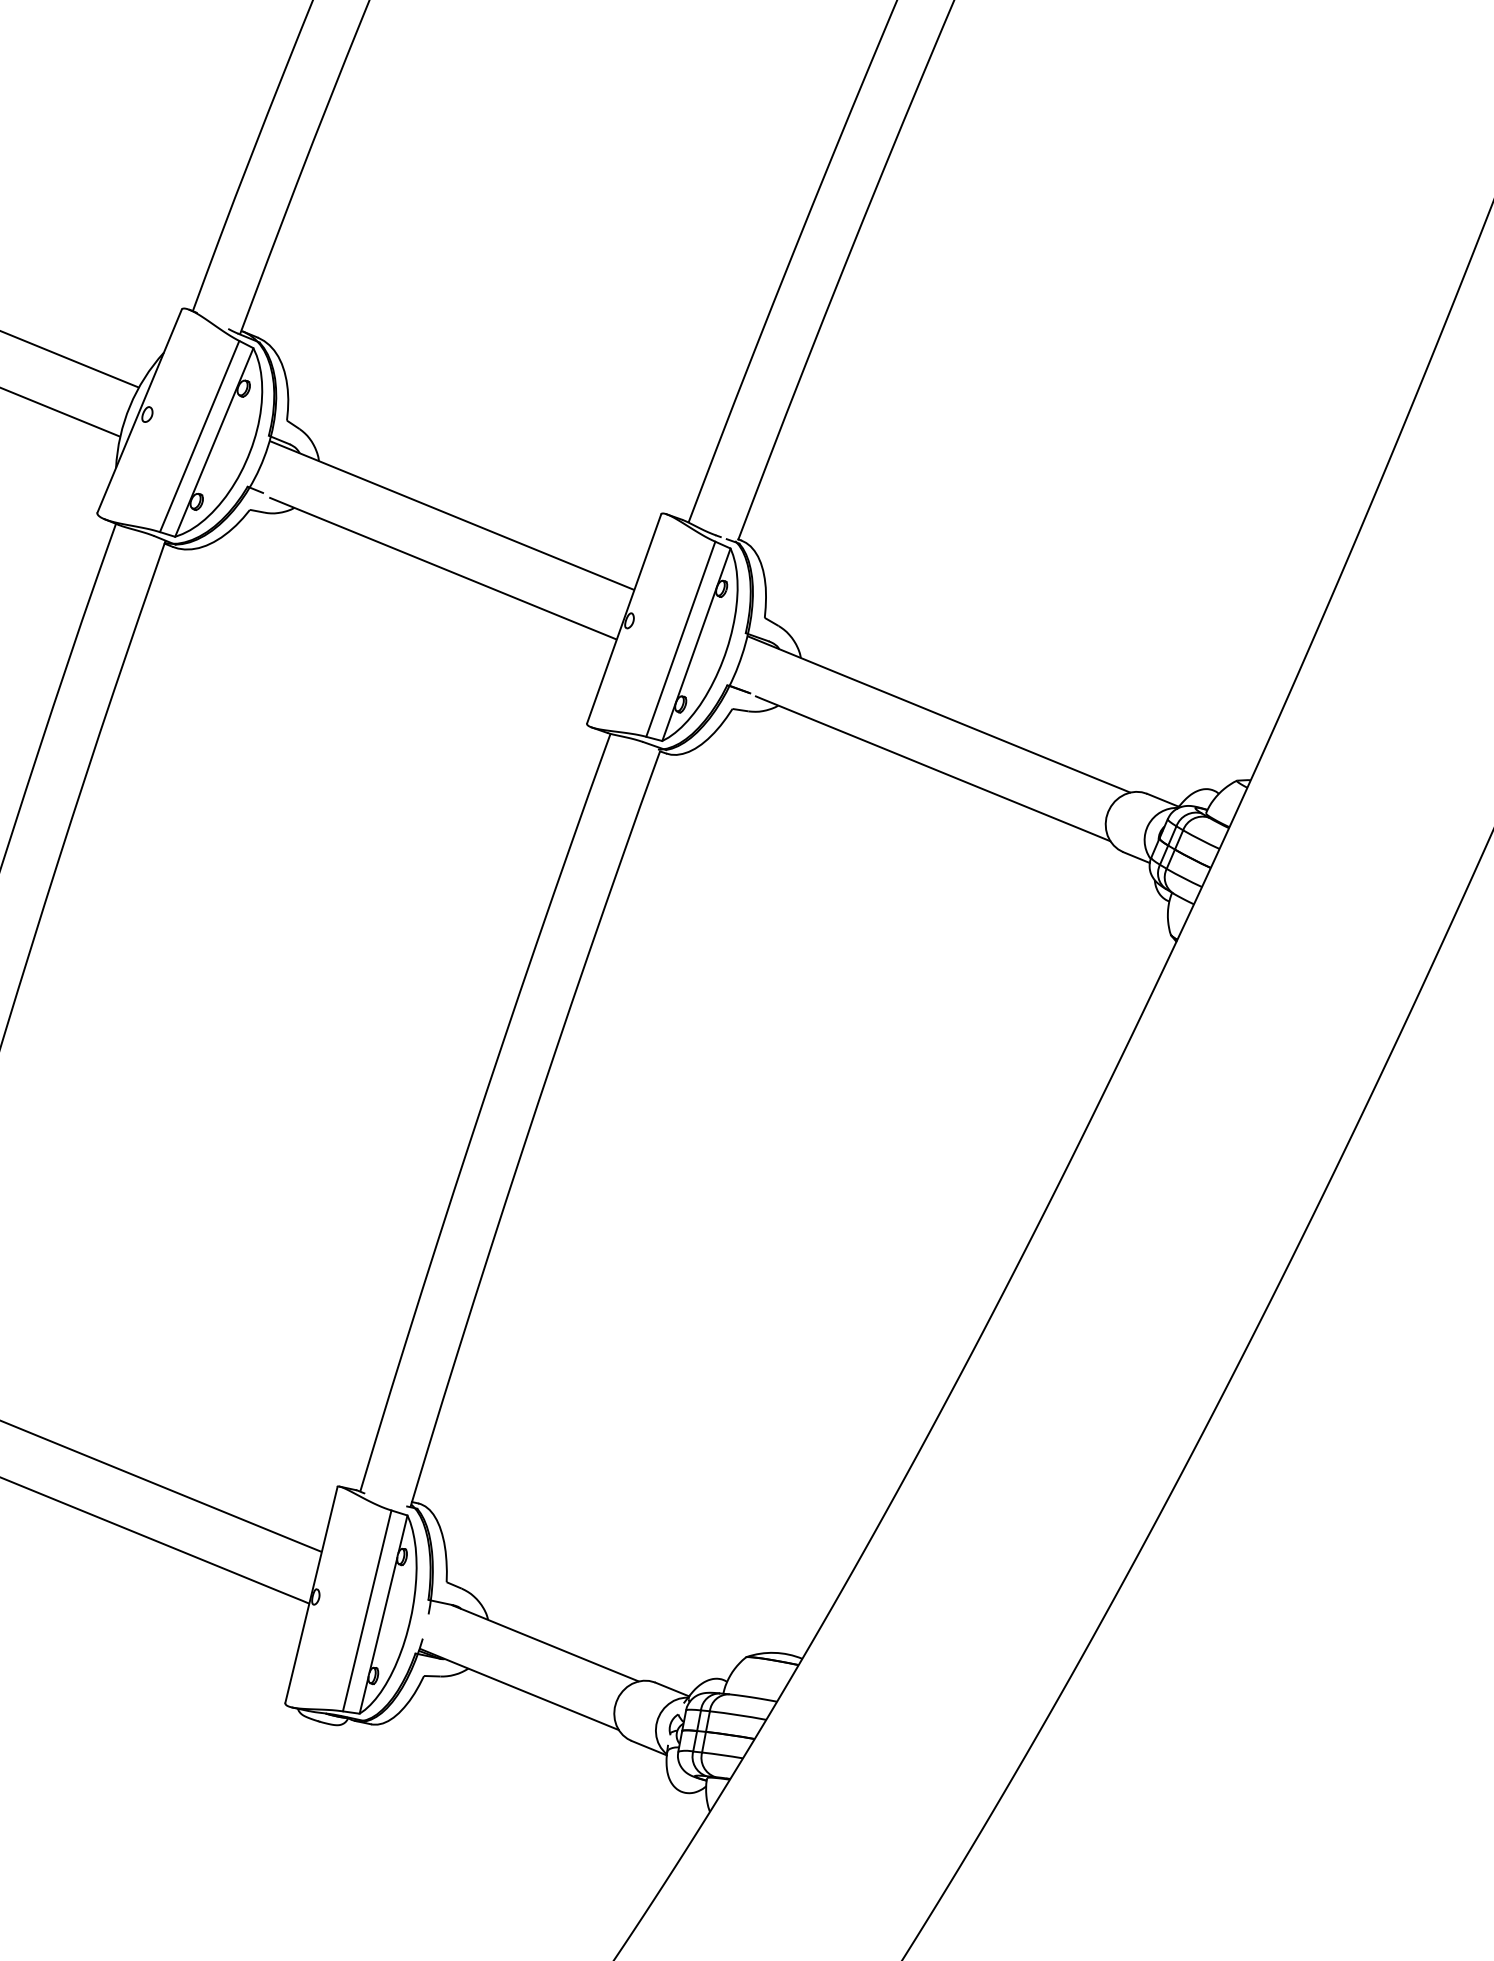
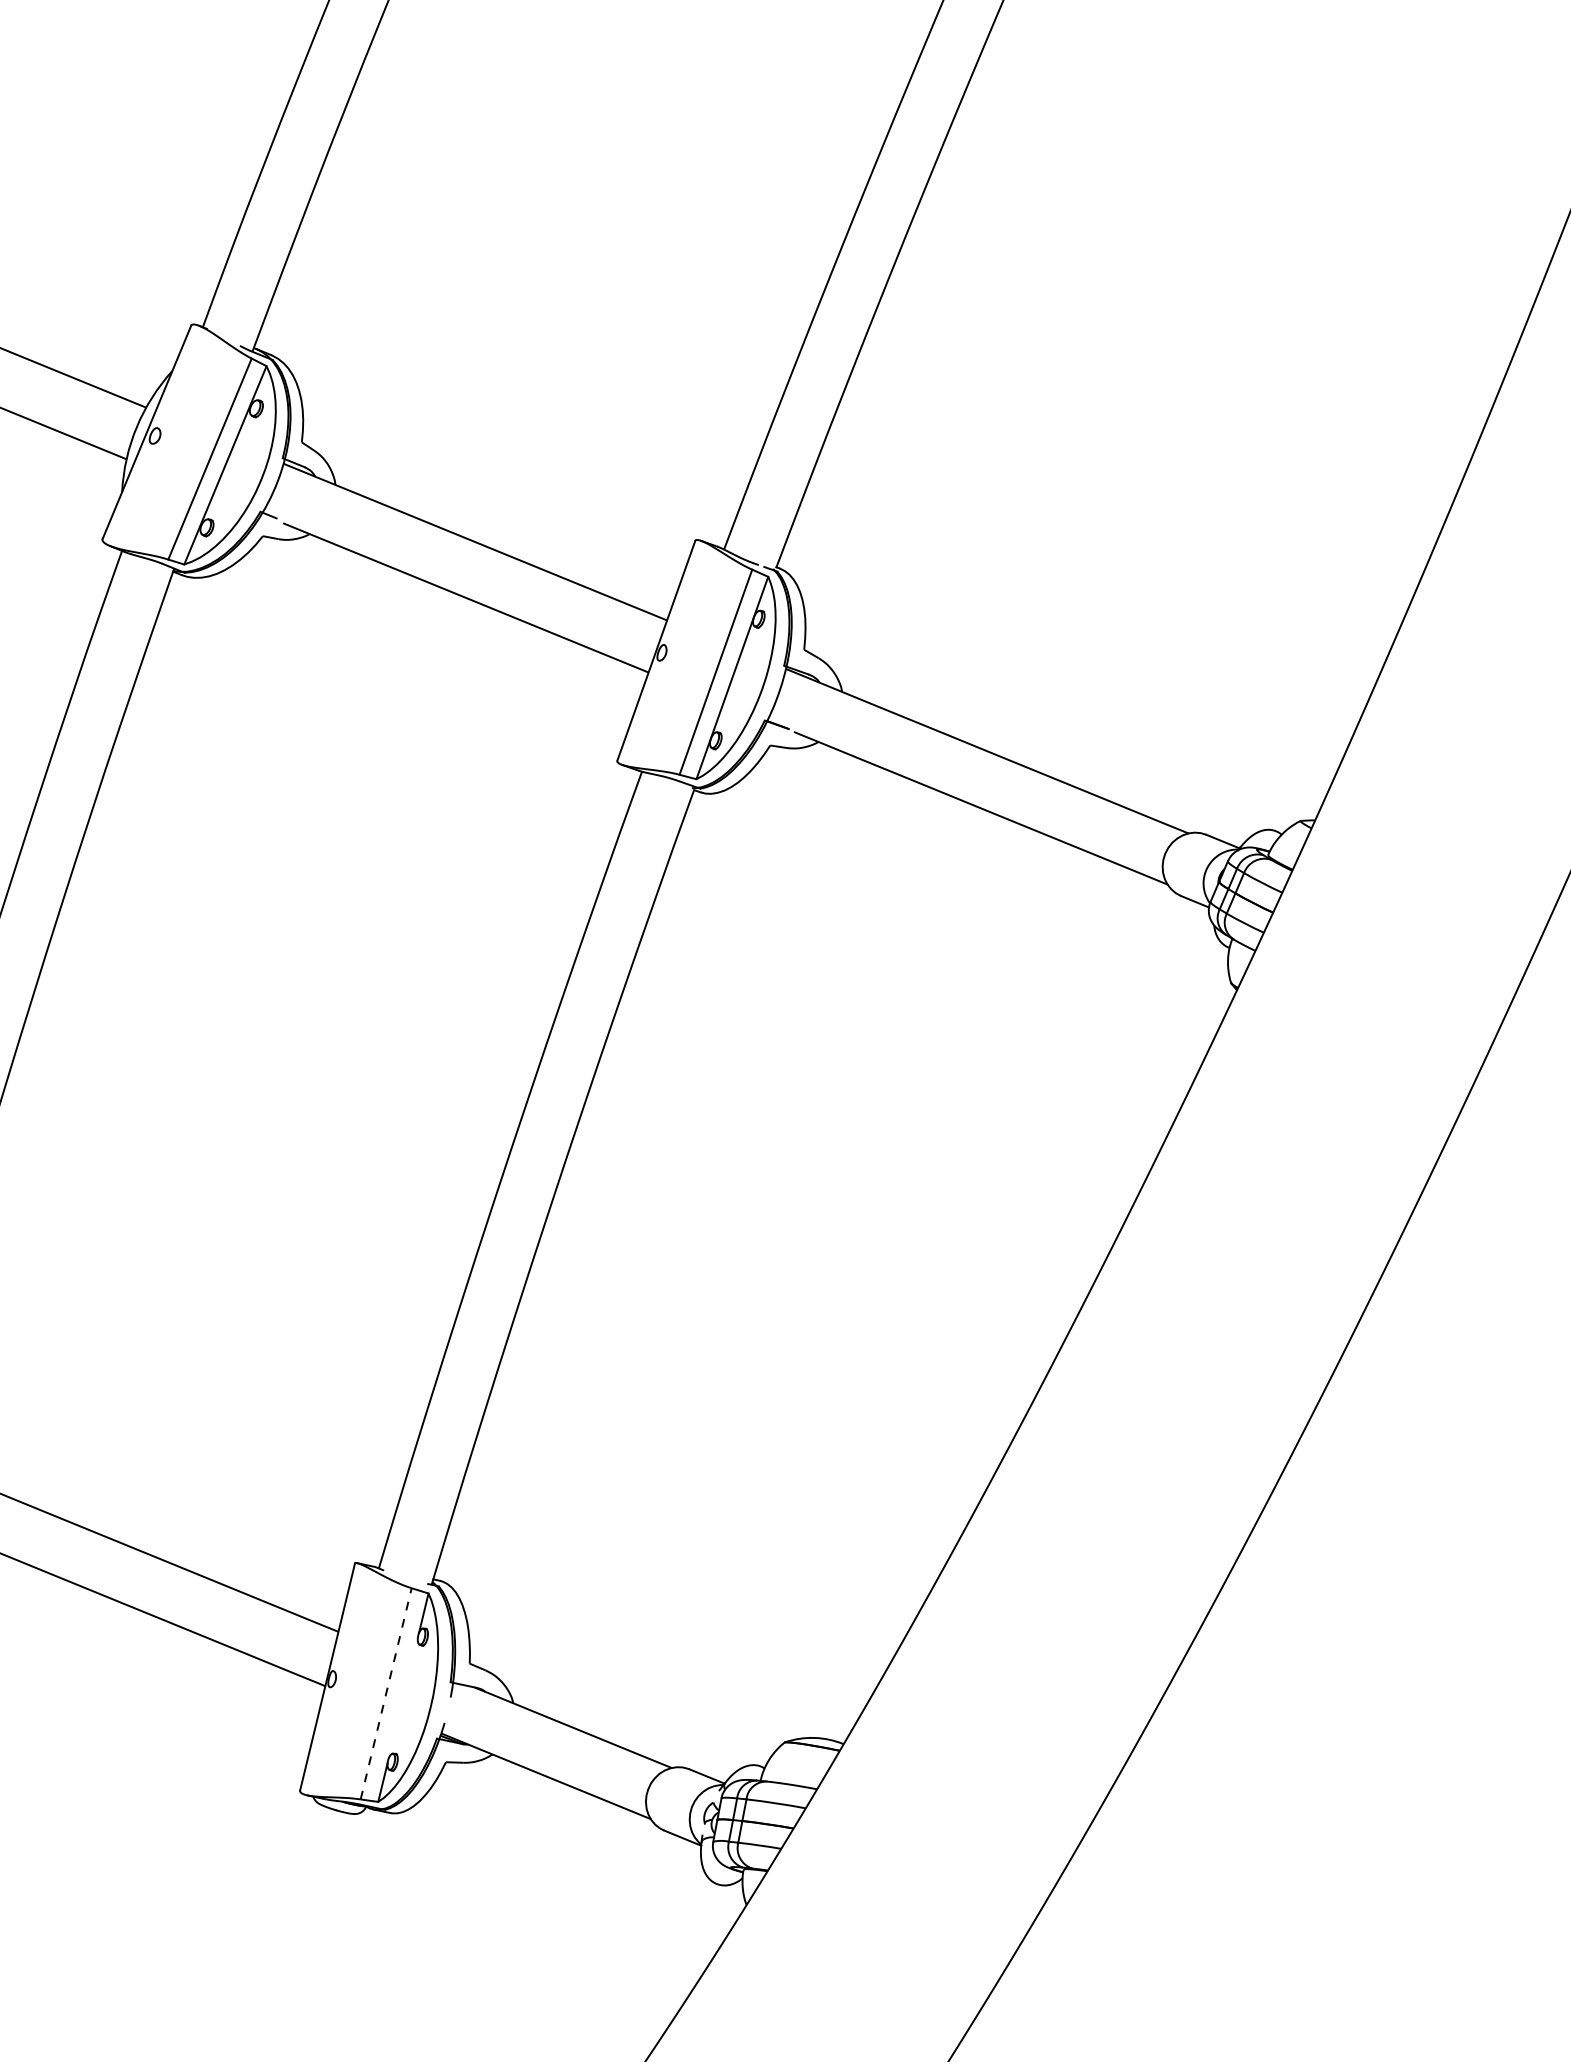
line: (367, 1610) -> (386, 1693), solid -> dashed
line: (383, 1614) -> (403, 1697), removed

